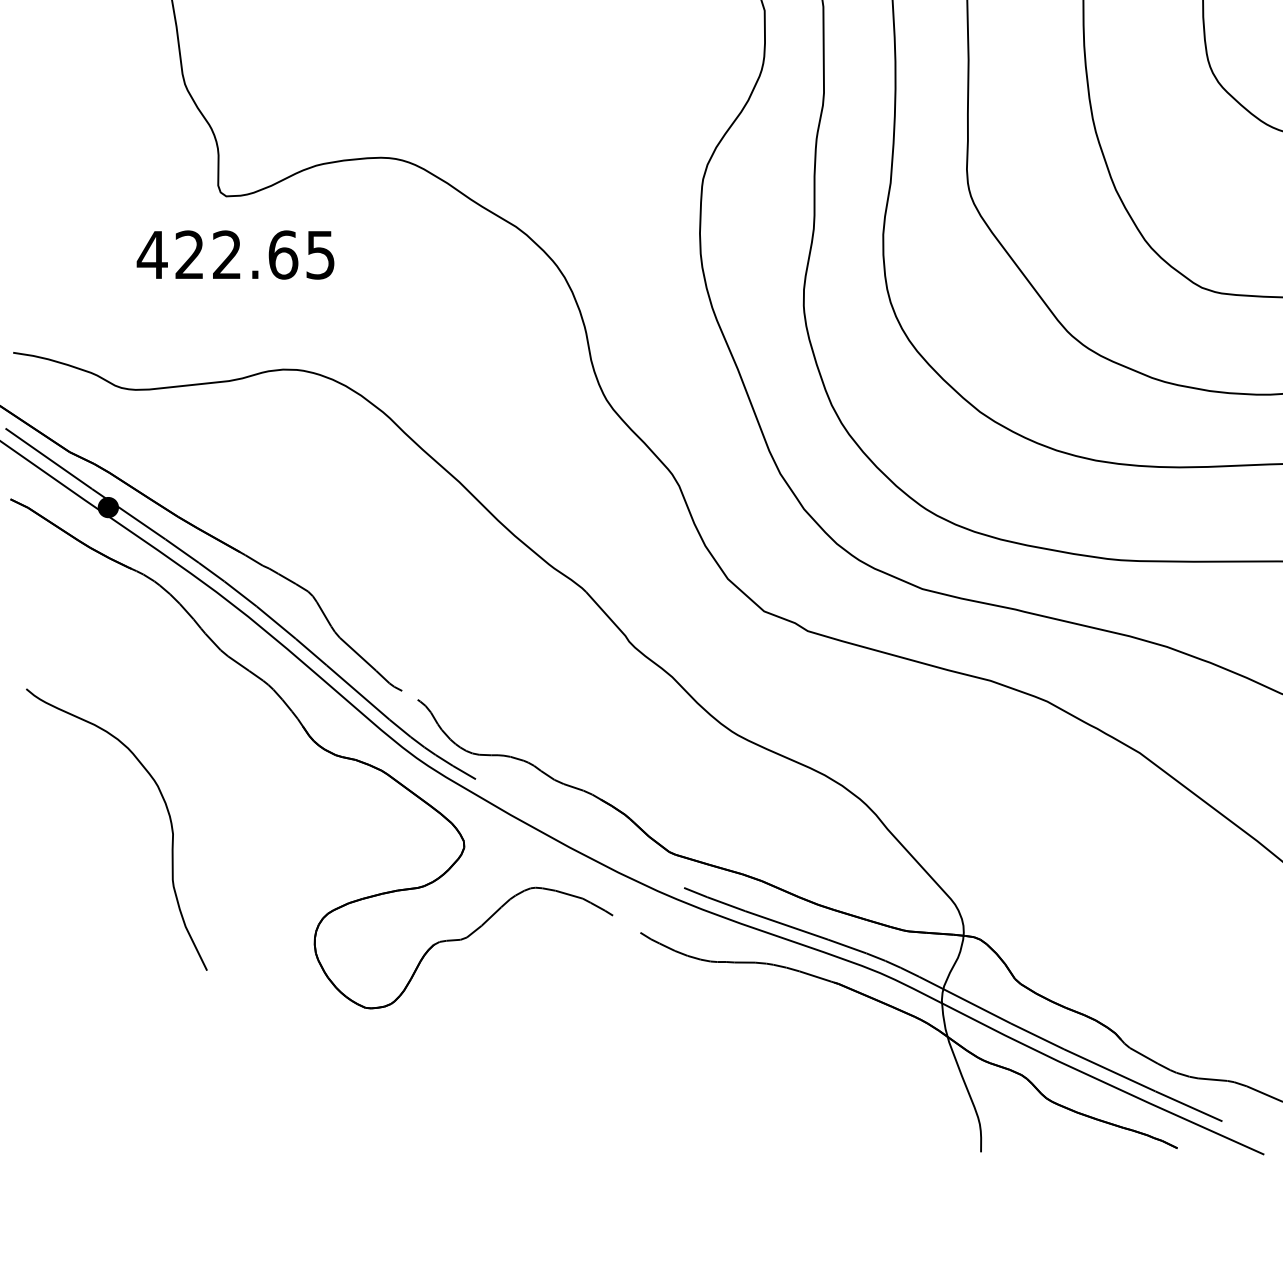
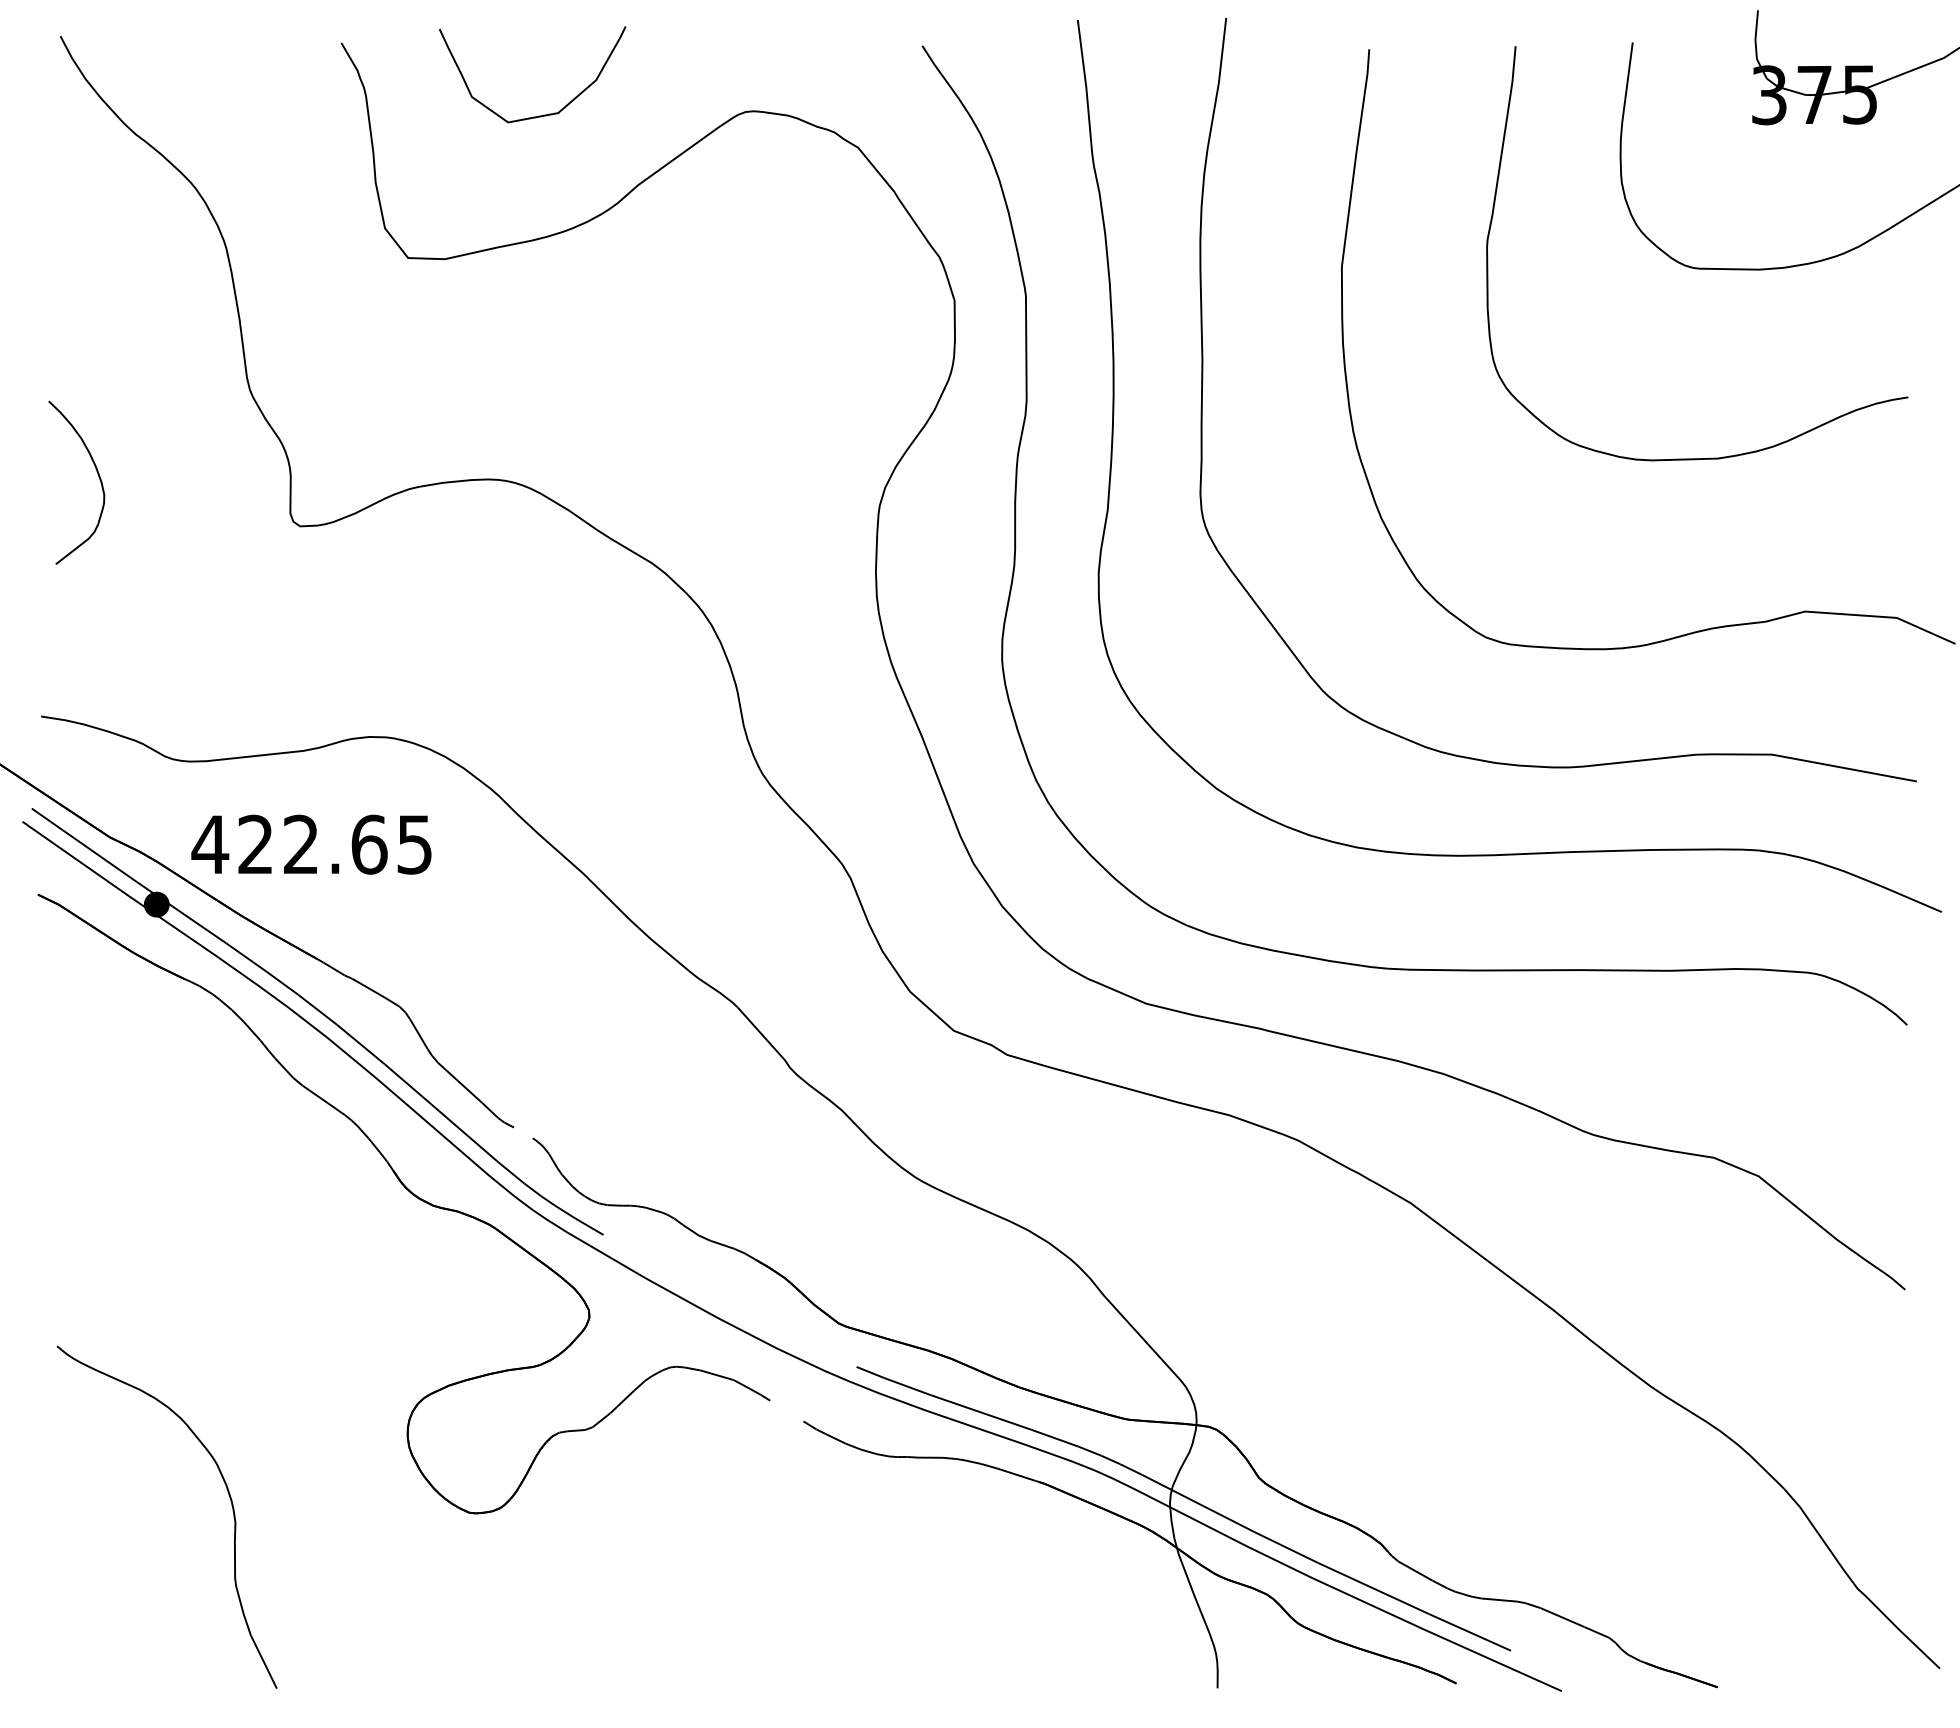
curve: (59, 153) -> (97, 474), added
text: (235, 254) -> (311, 844), moved
curve: (167, 811) -> (228, 1495), moved

